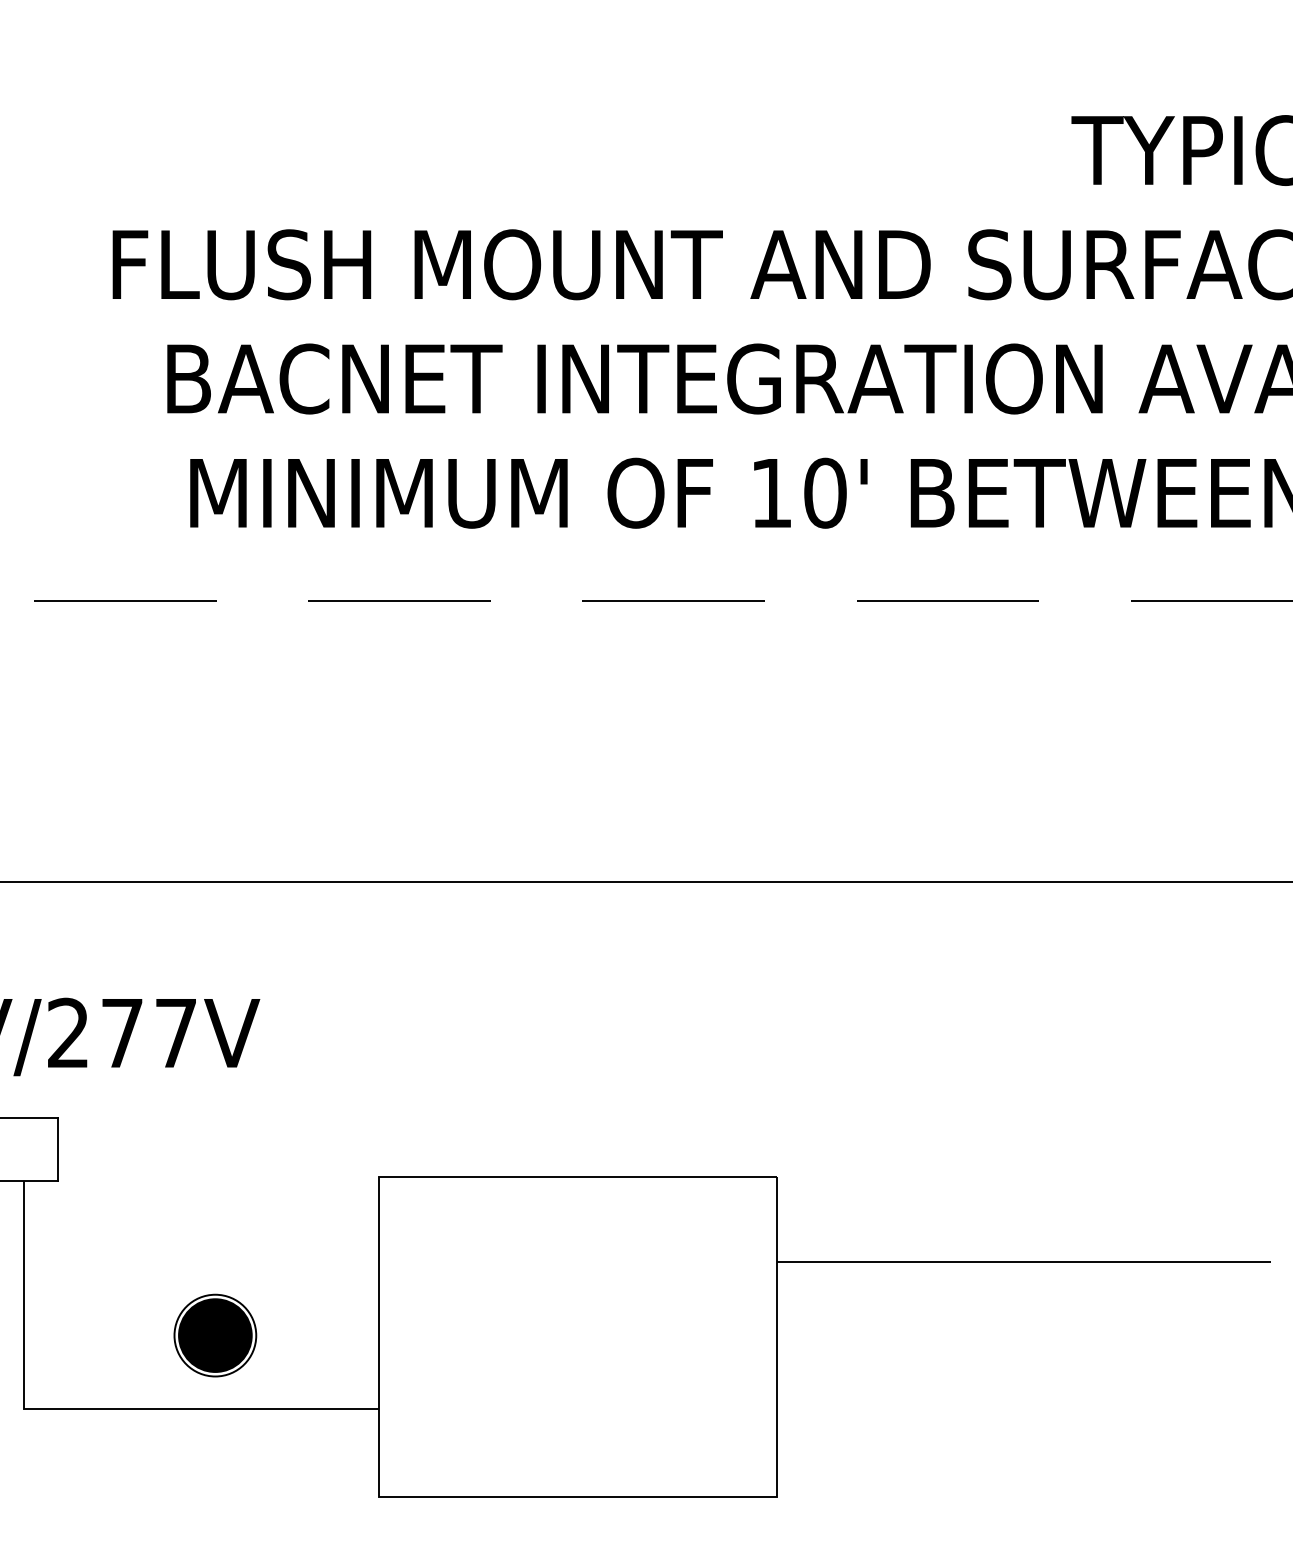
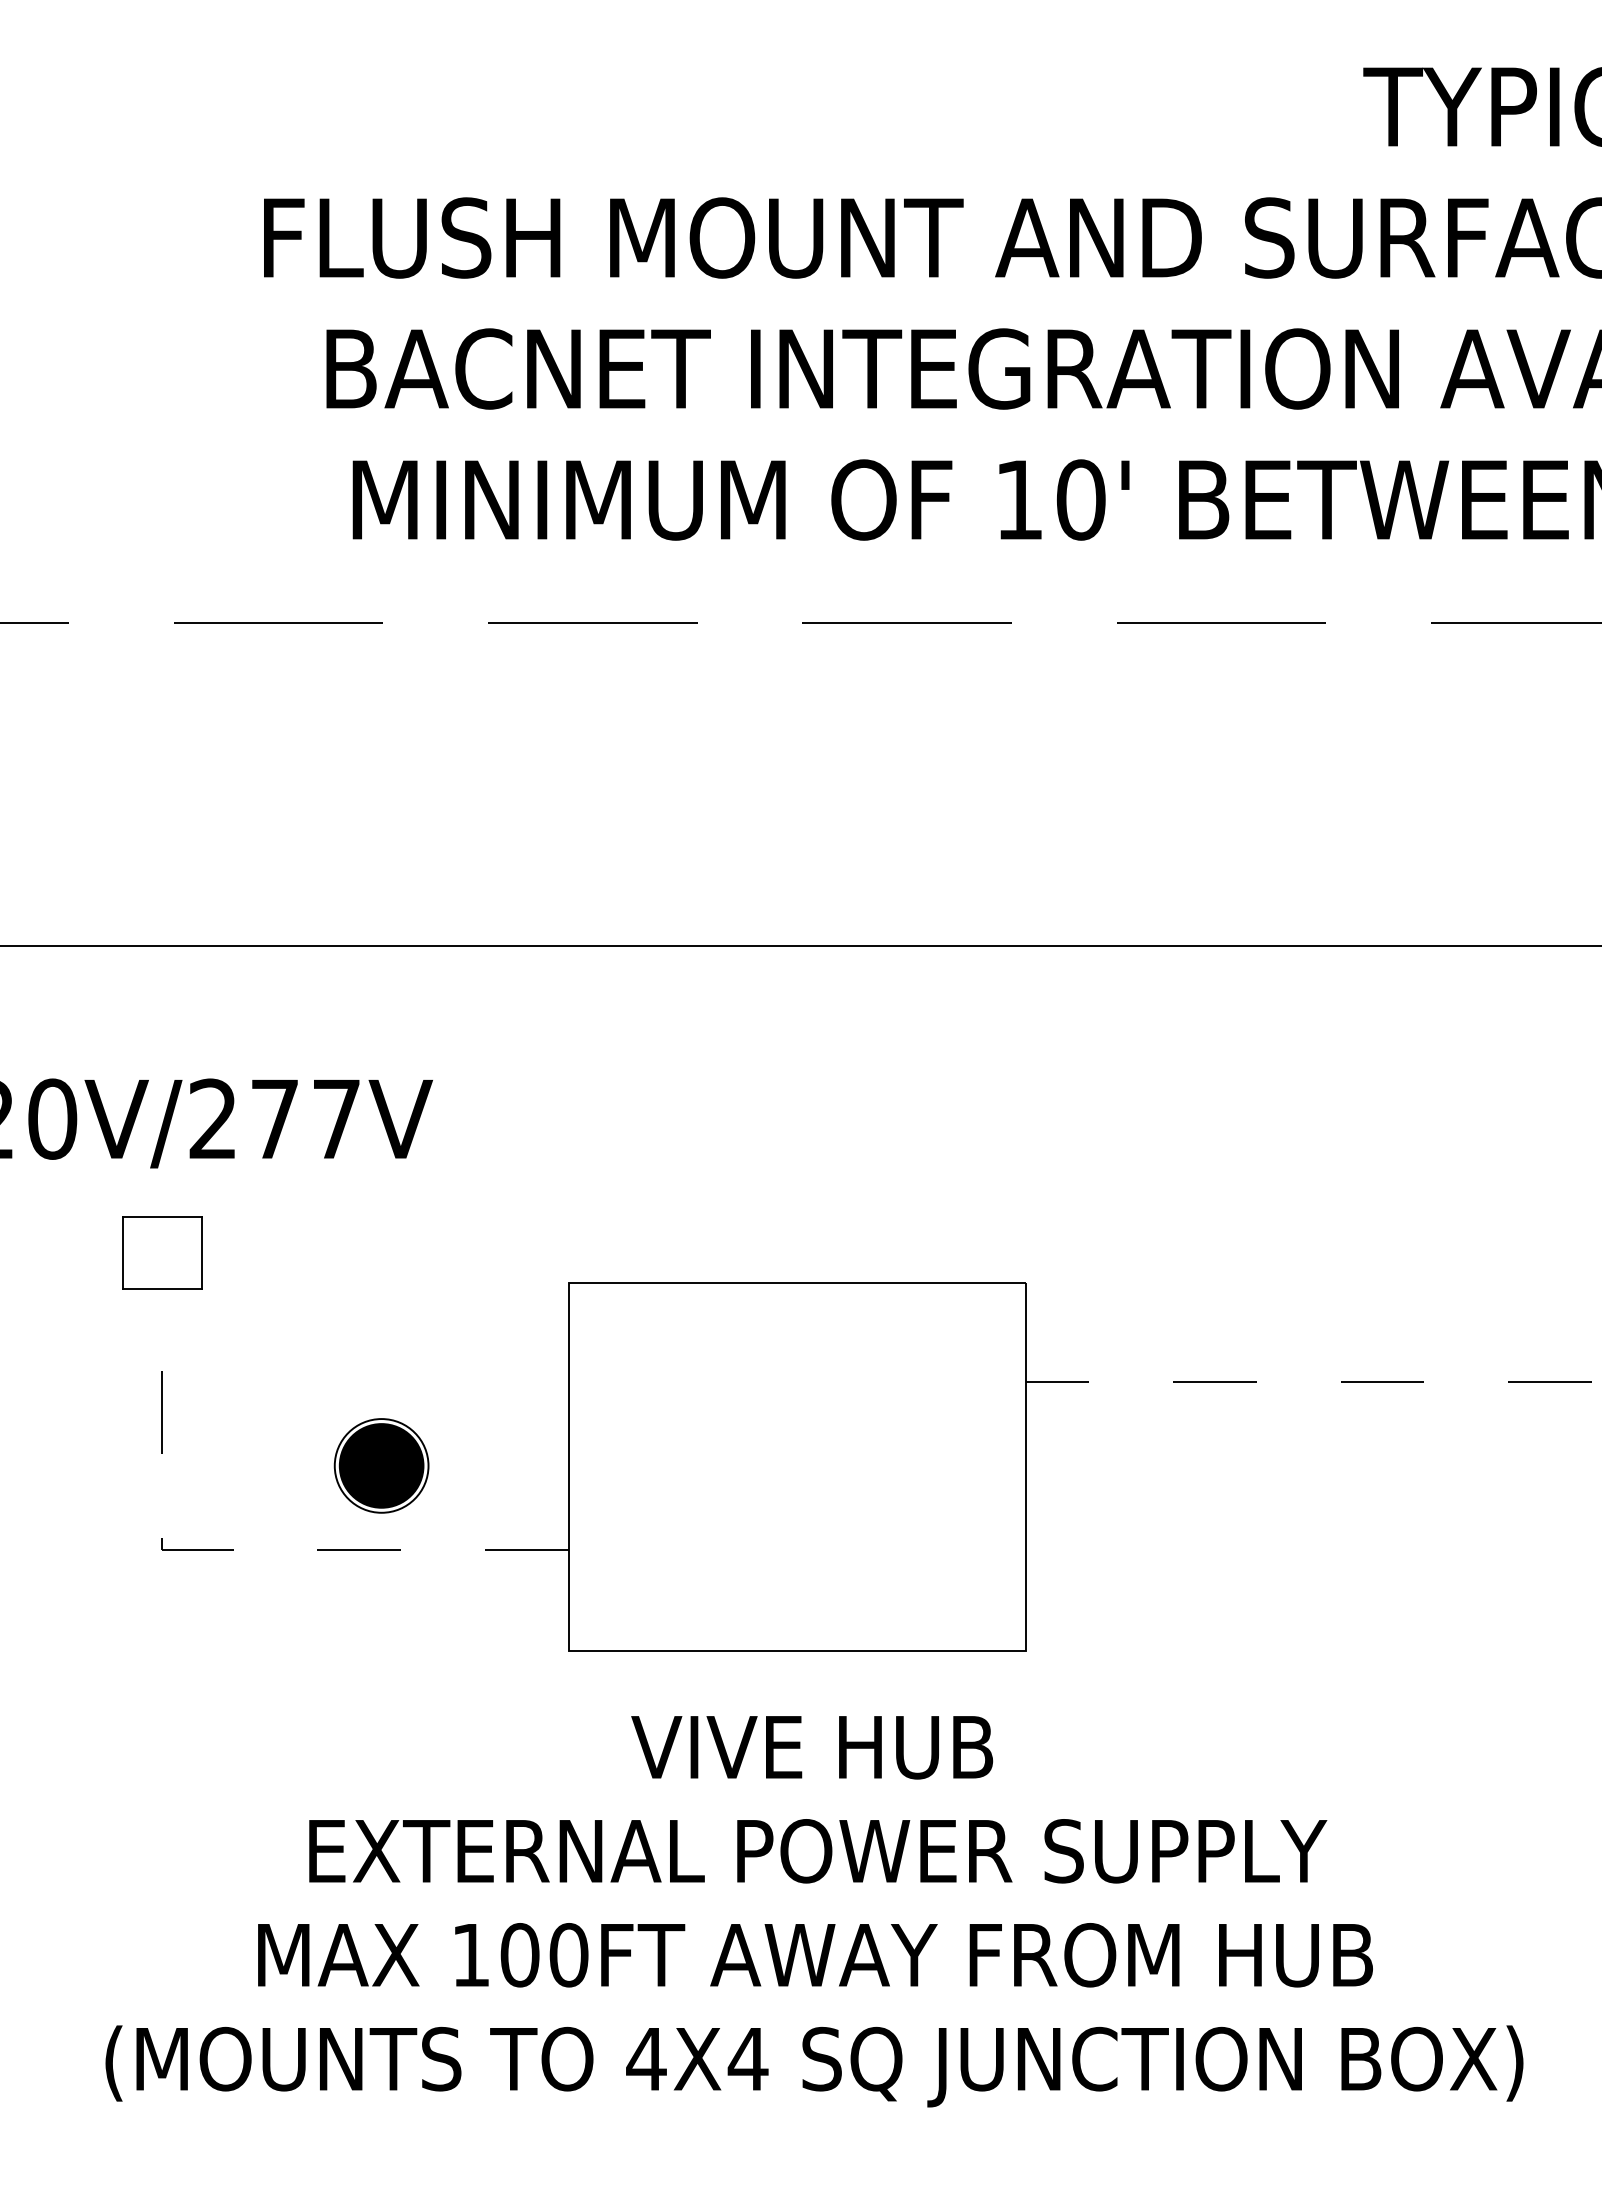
line: (1023, 1262) -> (1308, 1382), solid -> dashed
line: (87, 1409) -> (234, 1550), solid -> dashed

